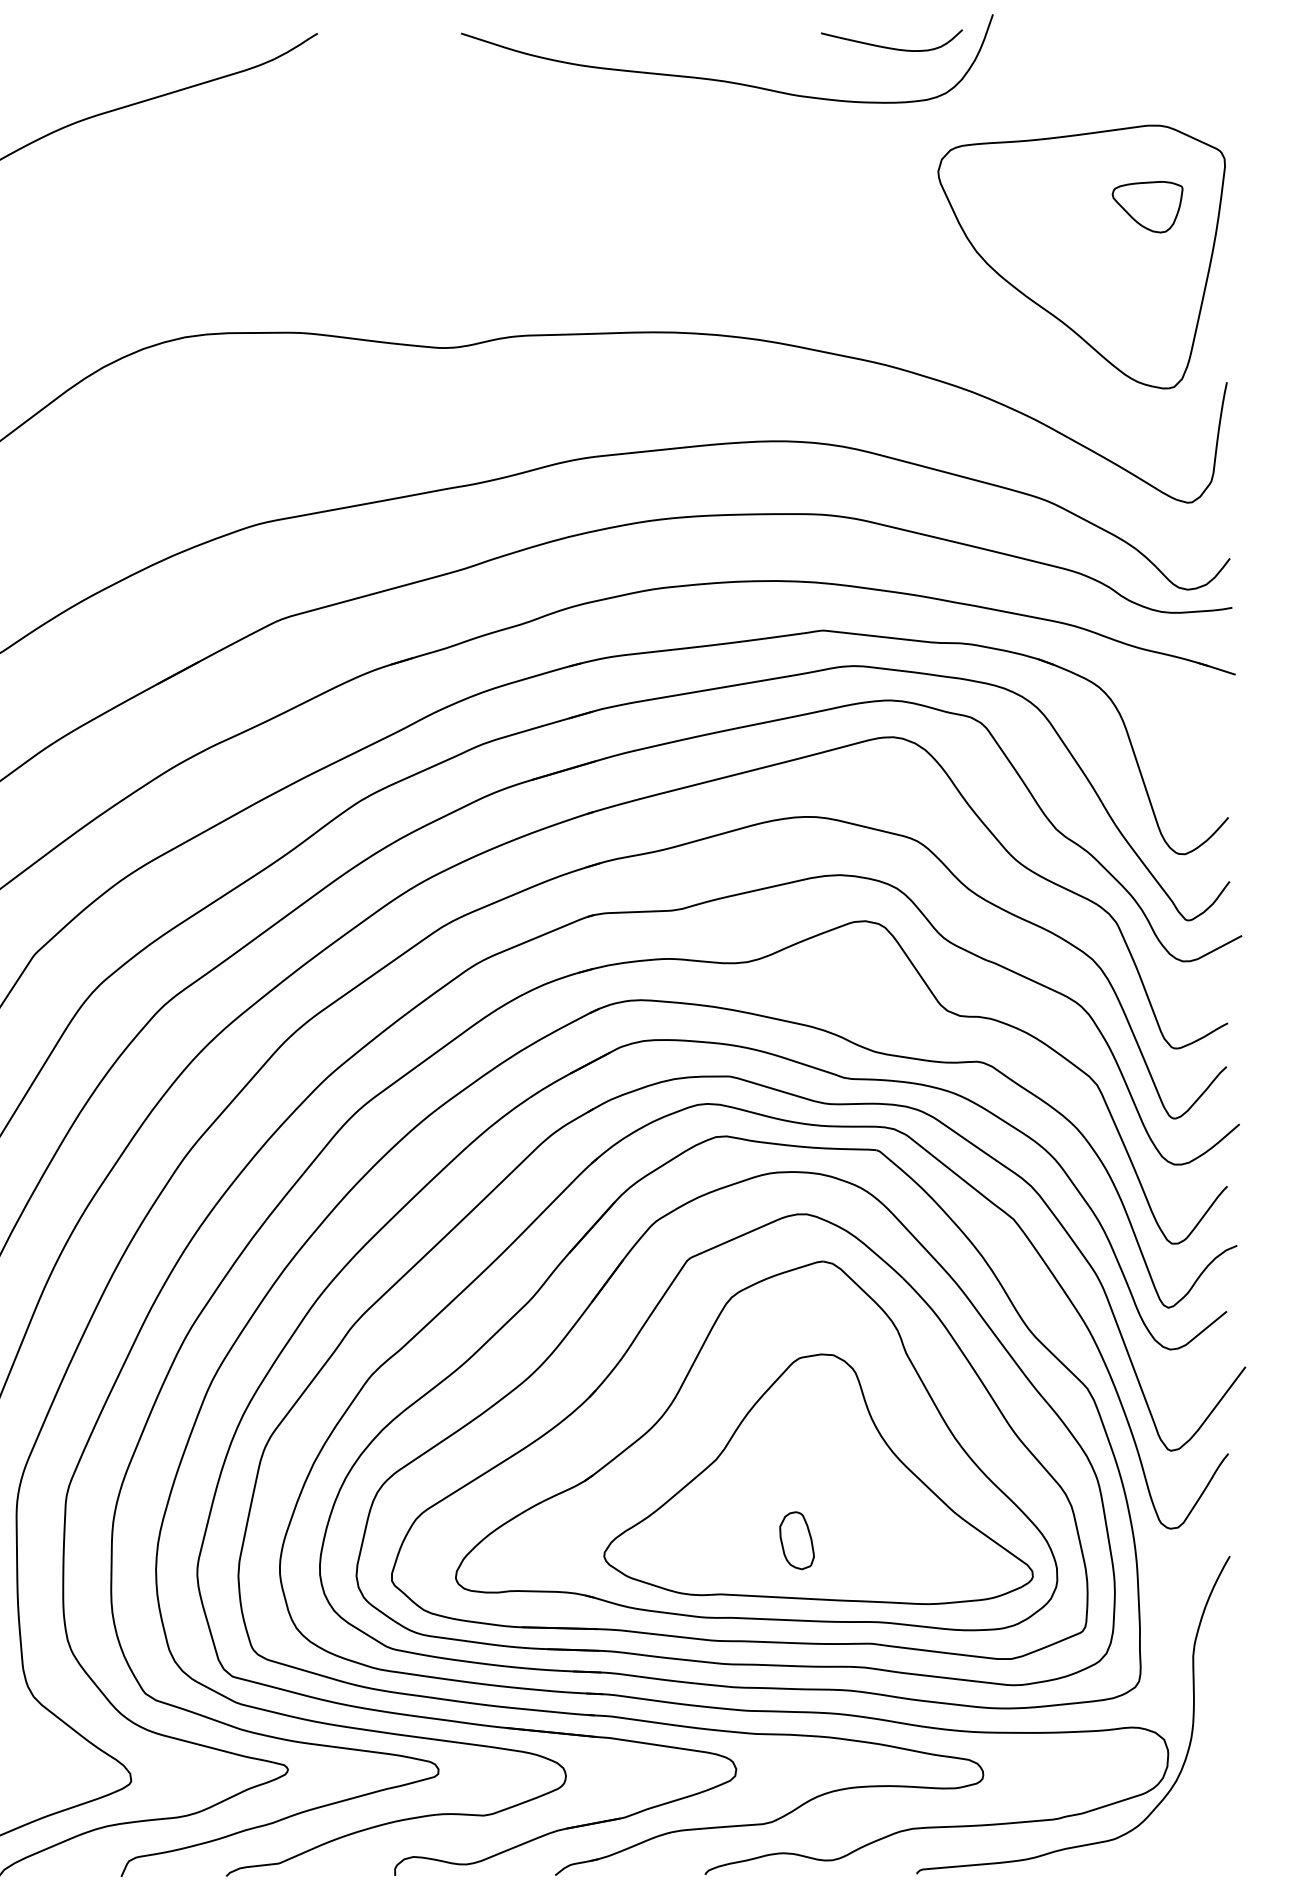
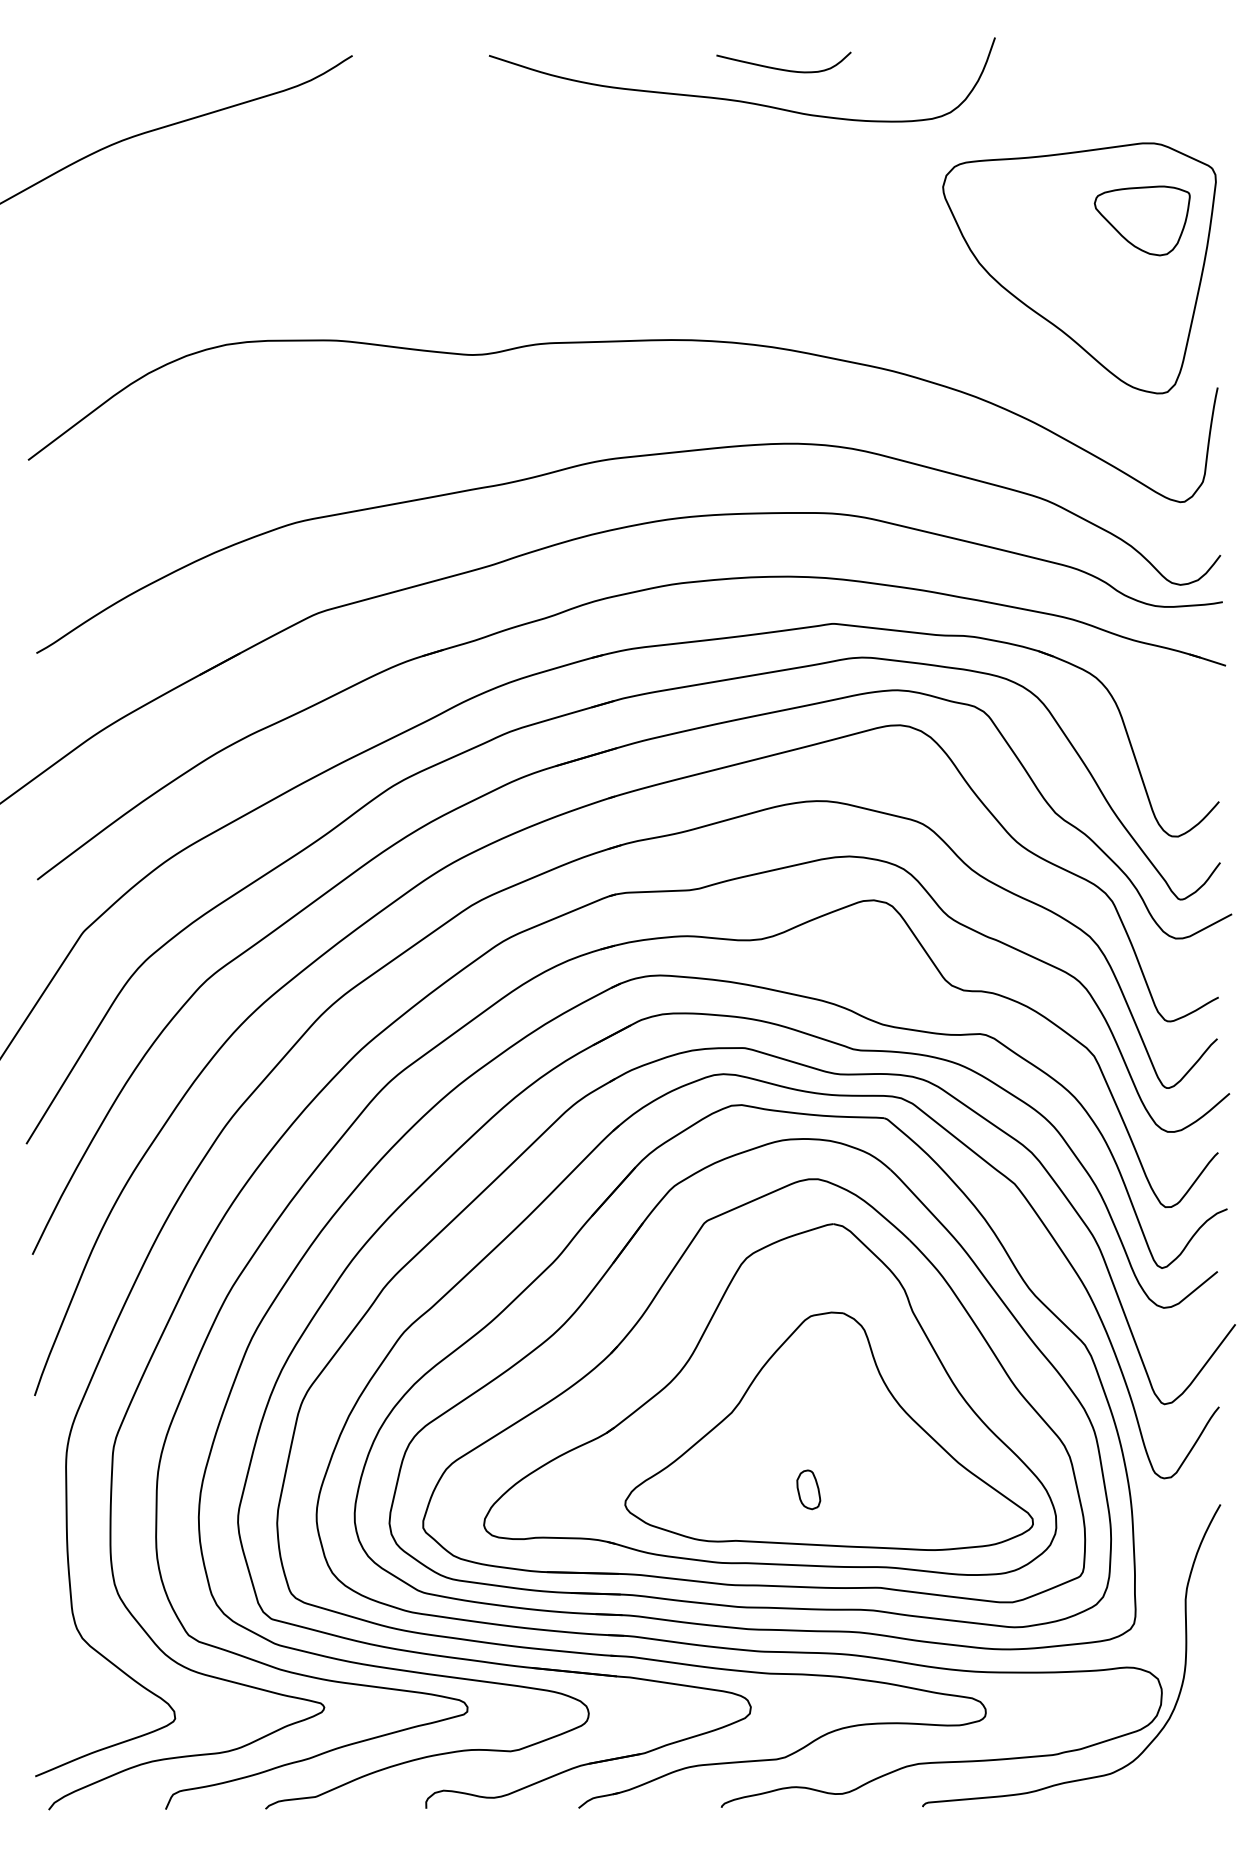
curve: (889, 46) -> (781, 68), moved
part: (1146, 206) -> (1141, 220), size x1.43
part: (796, 1540) -> (808, 1489), size x0.71

